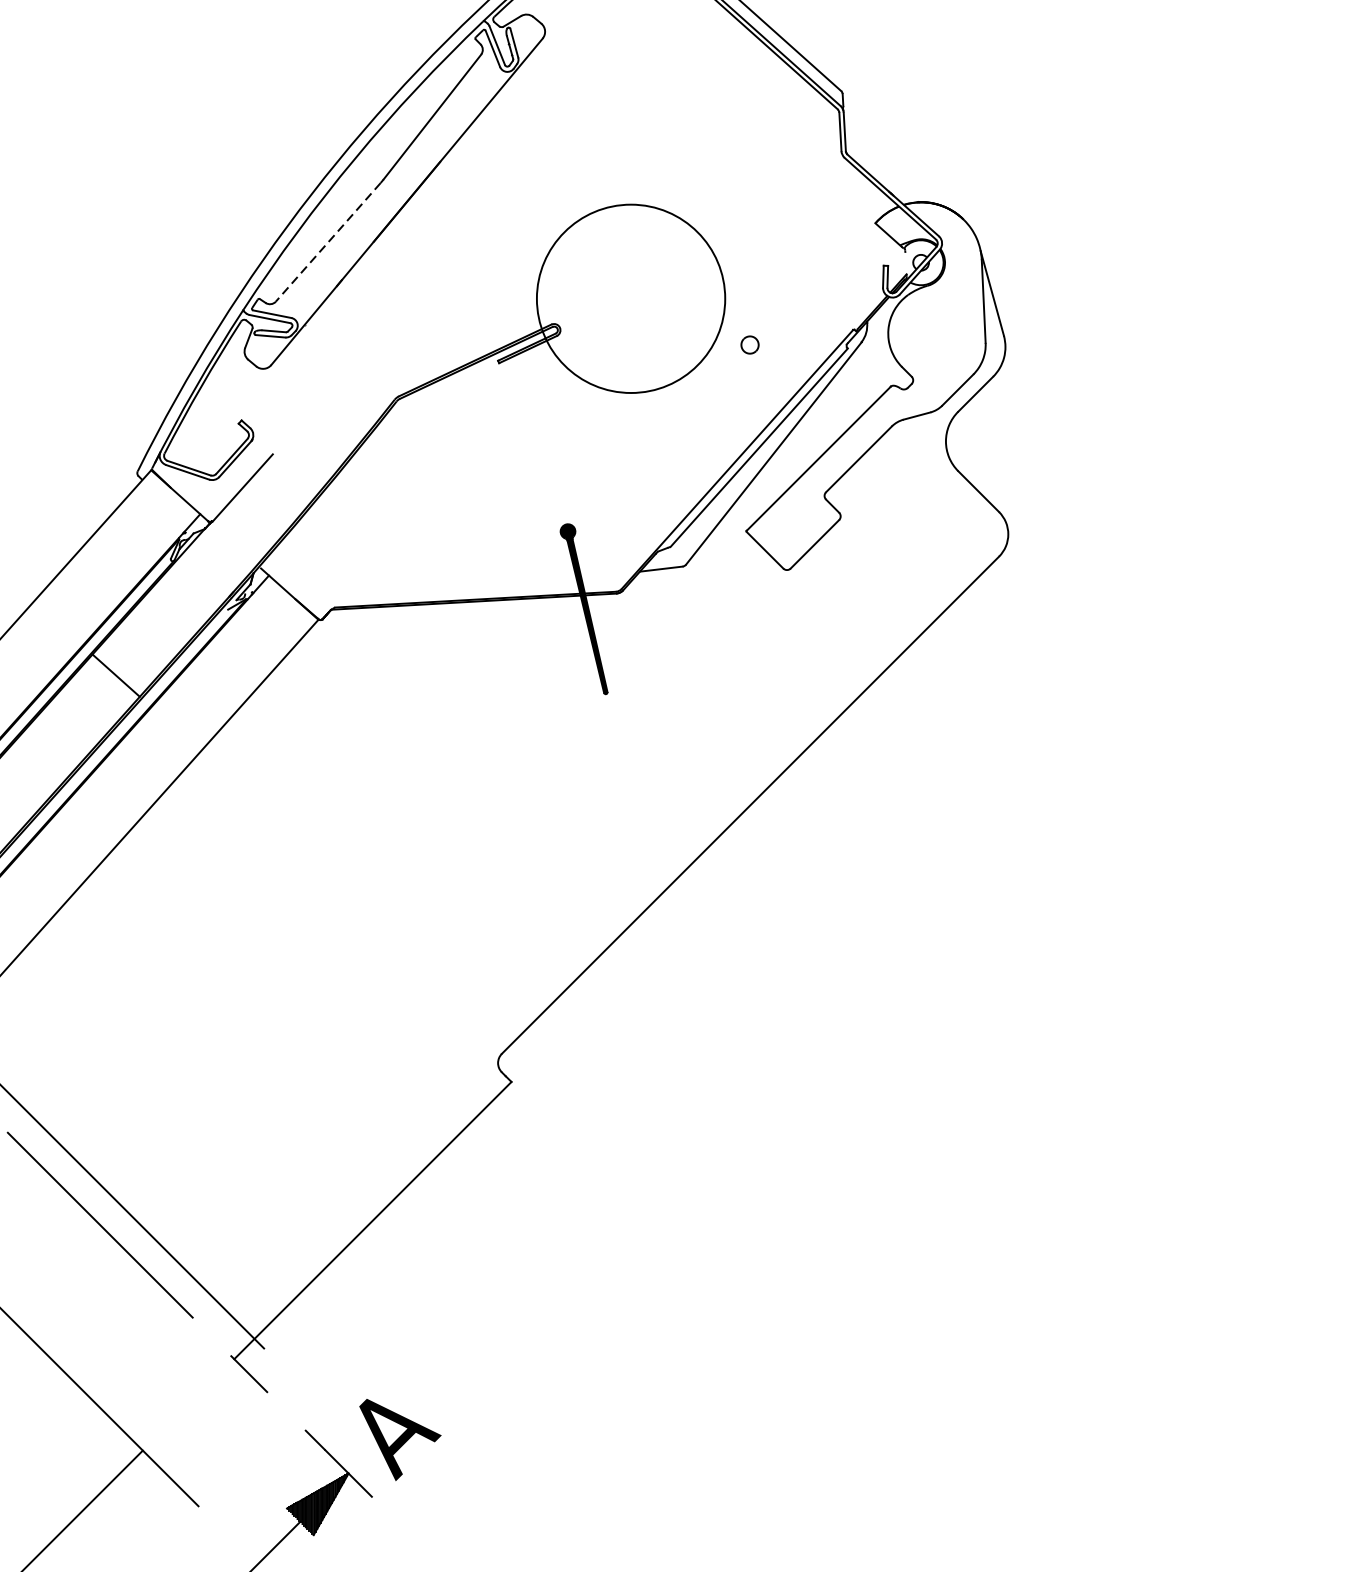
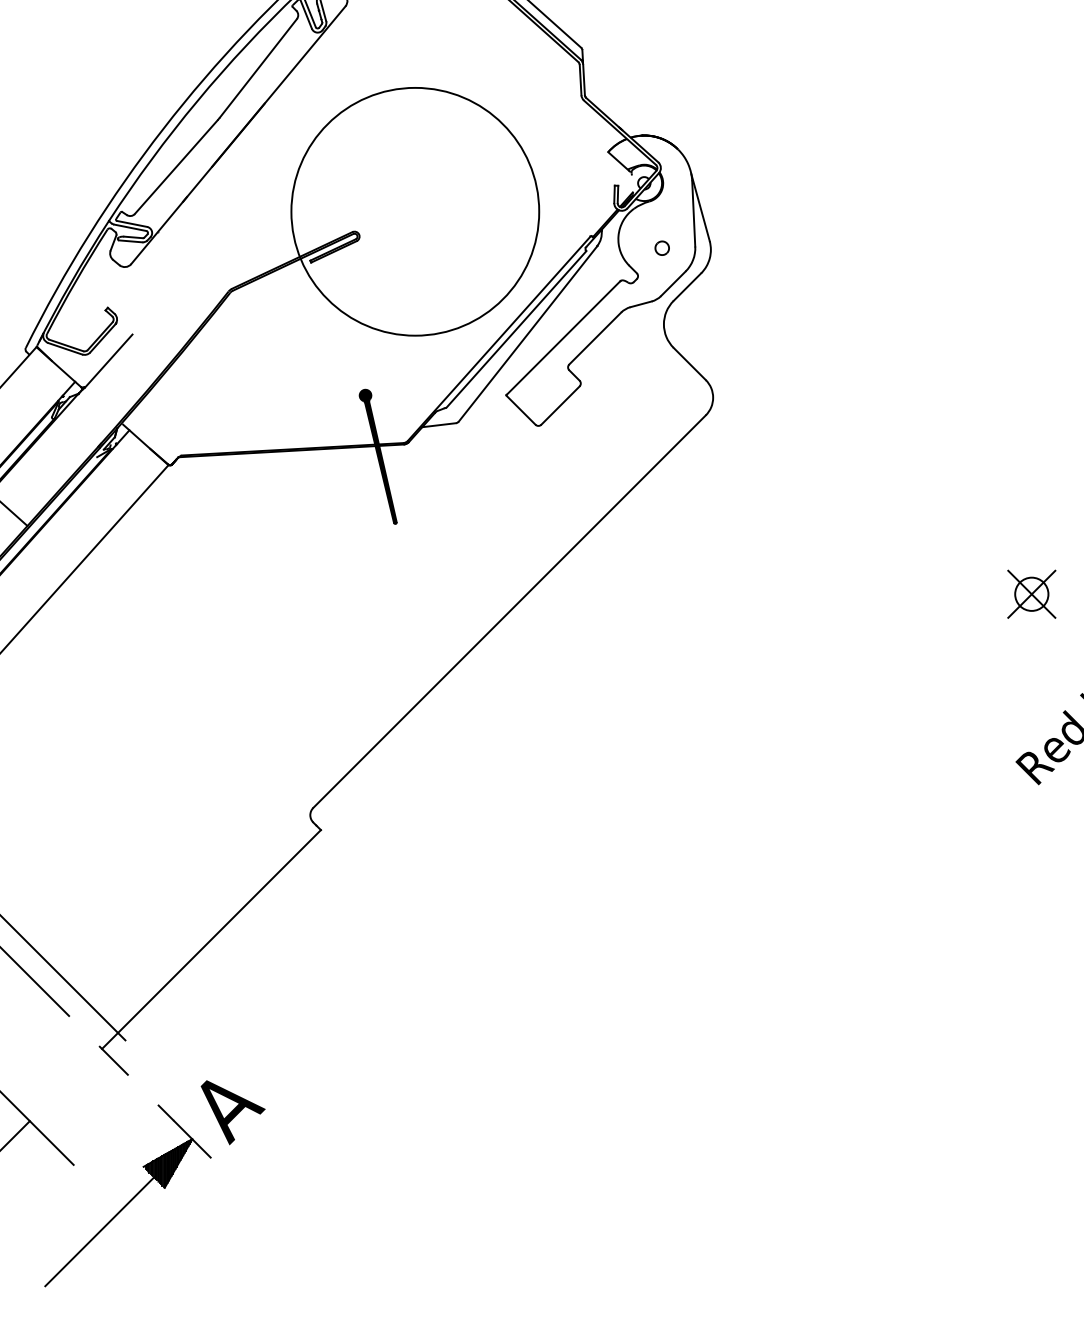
line: (327, 242) -> (175, 167), dashed -> solid
circle: (631, 298) -> (415, 211), size x1.67
part: (749, 344) -> (661, 247), moved

